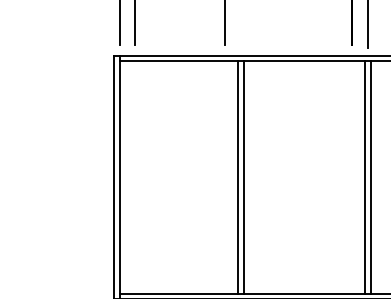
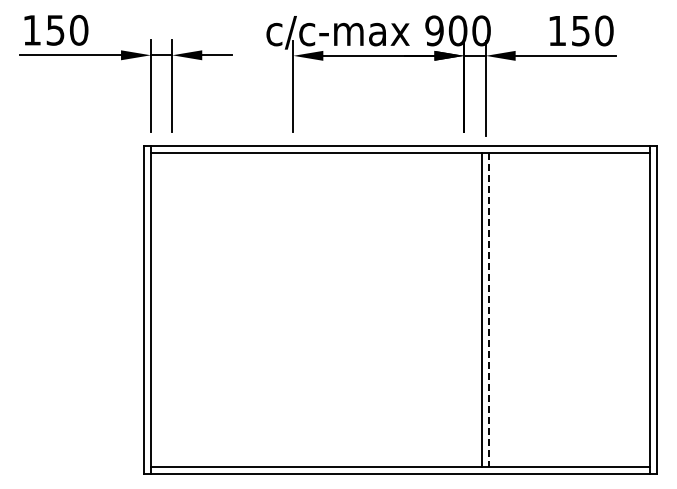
line: (238, 177) -> (311, 310), removed
line: (243, 177) -> (318, 310), removed
line: (370, 177) -> (489, 310), solid -> dashed

